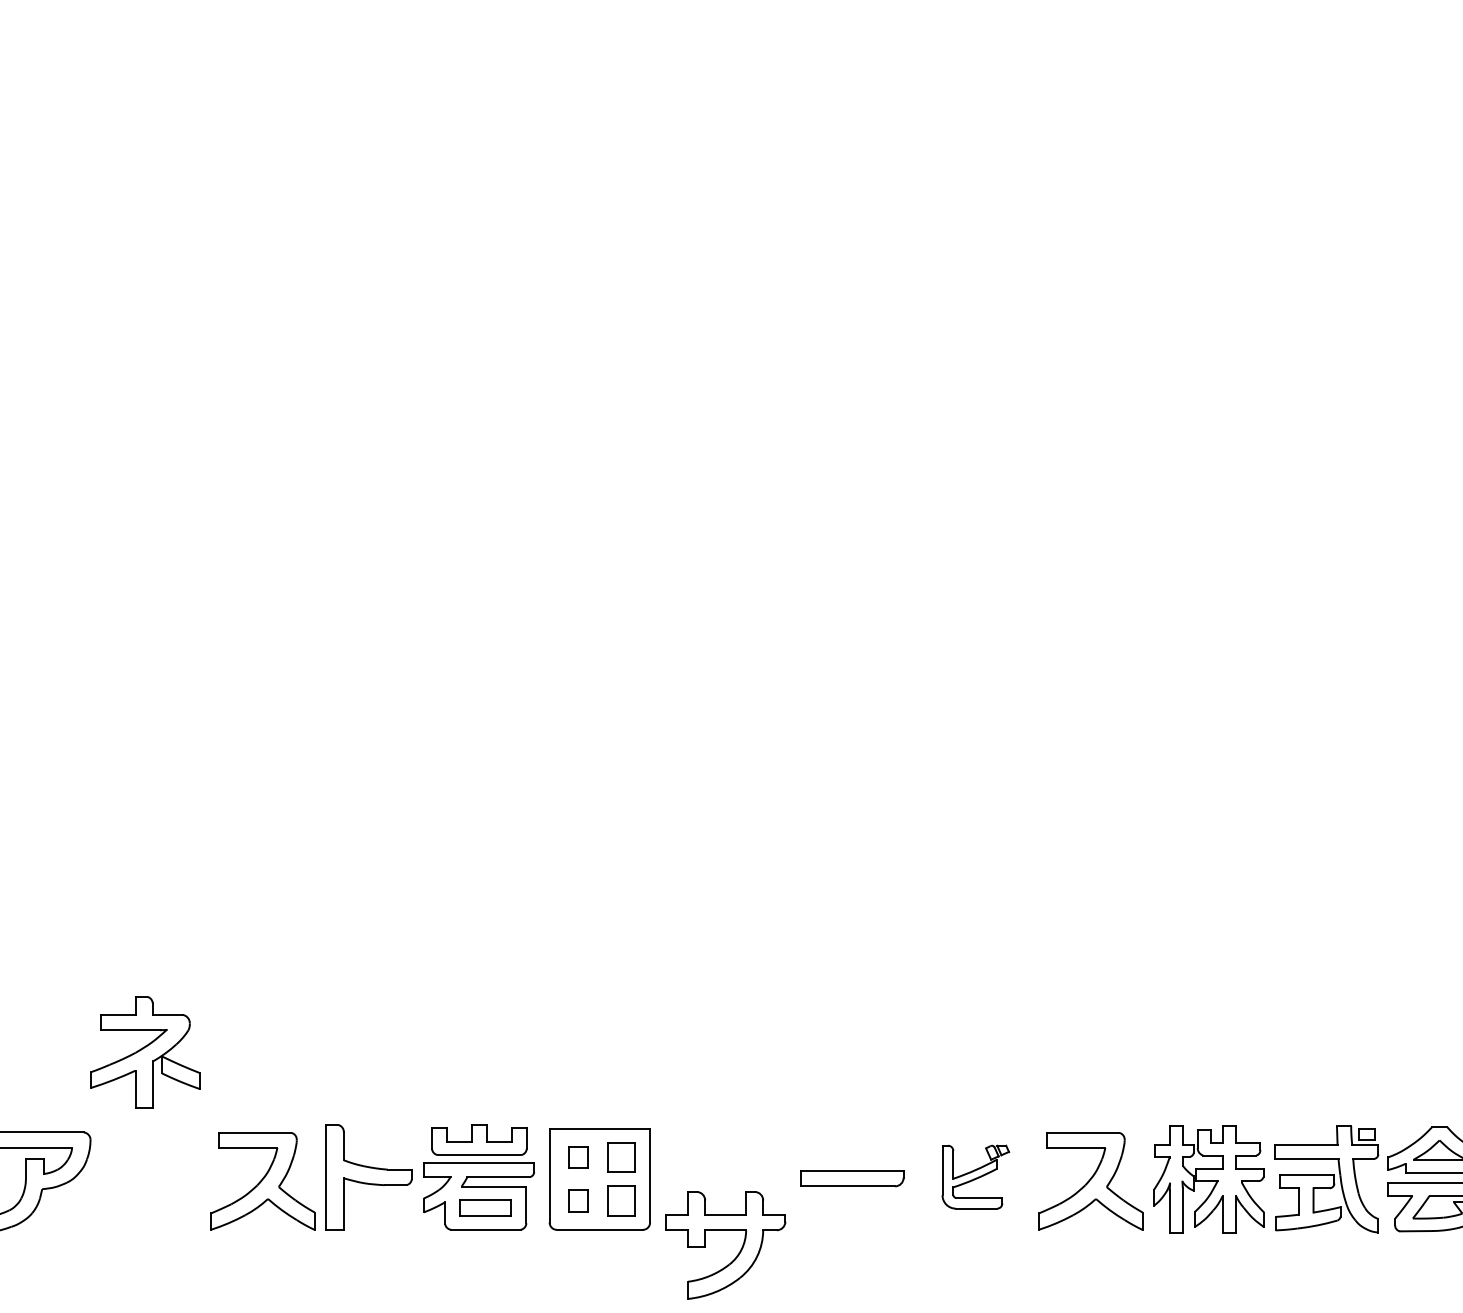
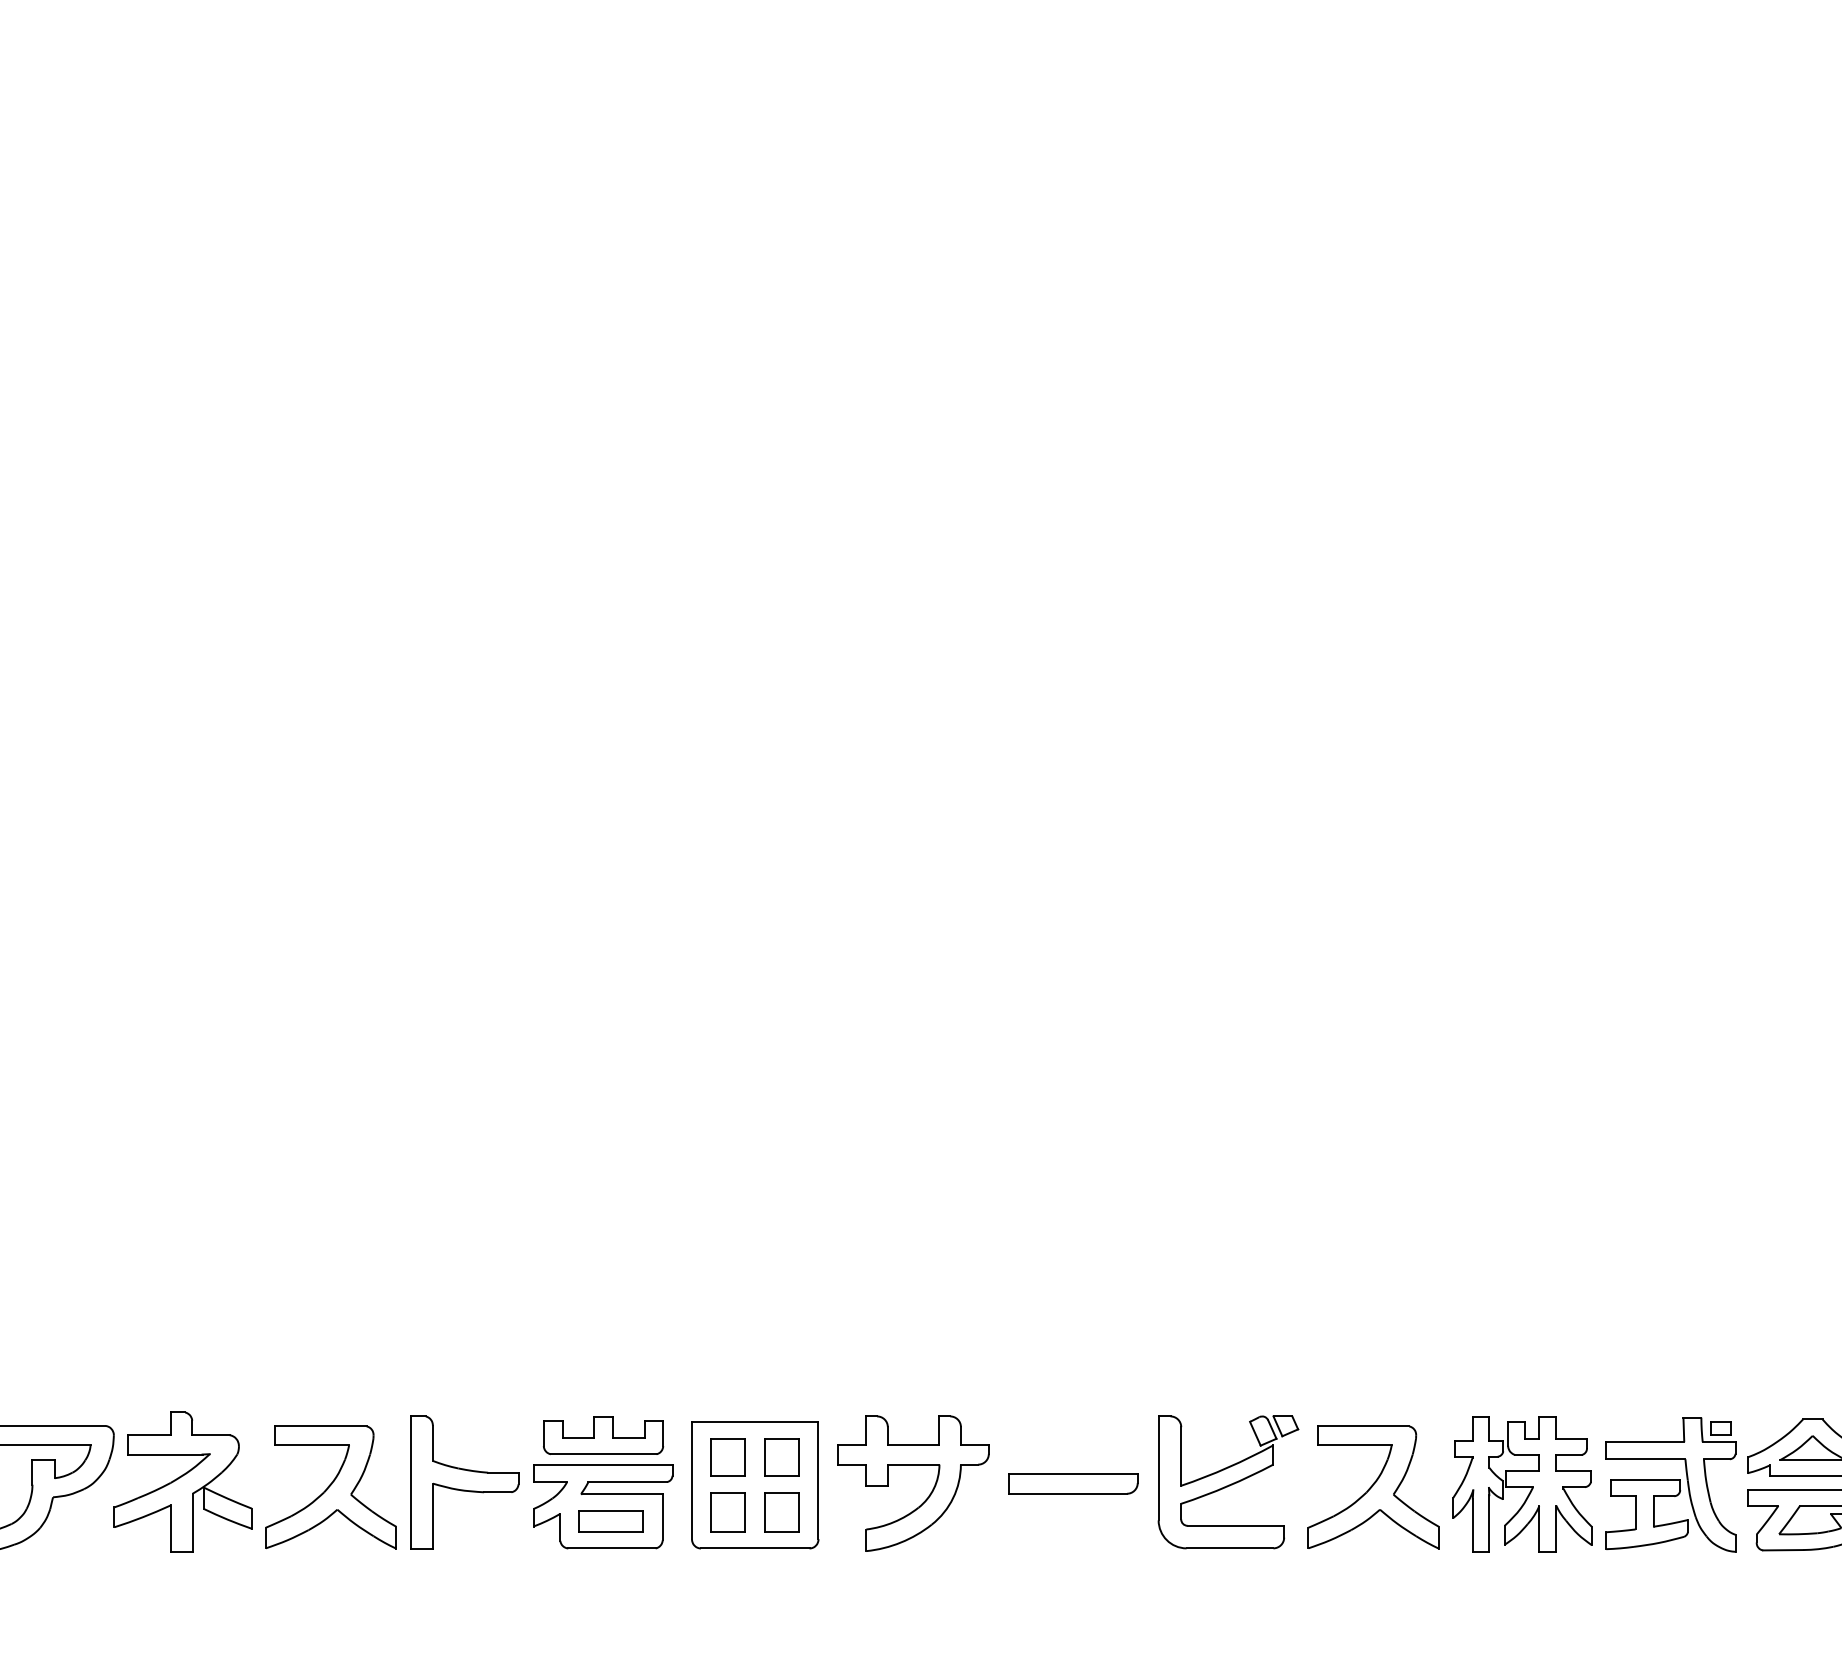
part: (145, 1052) -> (183, 1482), moved
part: (578, 1157) -> (728, 1457), size x1.43
part: (975, 1176) -> (1228, 1481), size x1.67
part: (578, 1200) -> (728, 1511), size x1.43
part: (738, 1252) -> (929, 1492), moved

